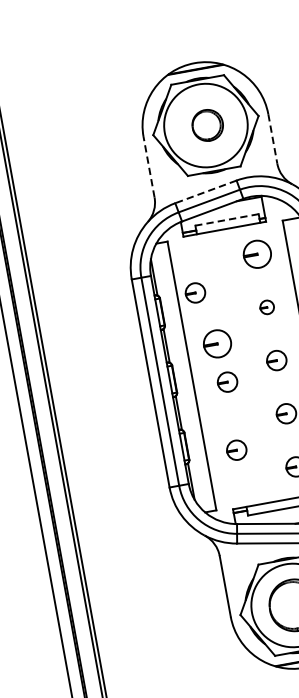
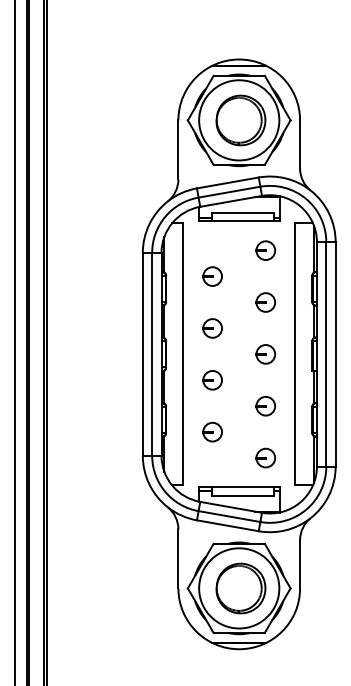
part: (207, 125) -> (240, 120), size x1.67
line: (273, 138) -> (300, 144), dashed -> solid
line: (149, 166) -> (178, 149), dashed -> solid
line: (205, 192) -> (227, 183), dashed -> solid
line: (226, 220) -> (242, 213), dashed -> solid
part: (257, 254) -> (265, 250), size x0.71
part: (195, 292) -> (212, 276), moved
part: (266, 307) -> (265, 302), size x1.43
part: (217, 343) -> (212, 328), size x0.71
part: (227, 382) -> (212, 380), moved

